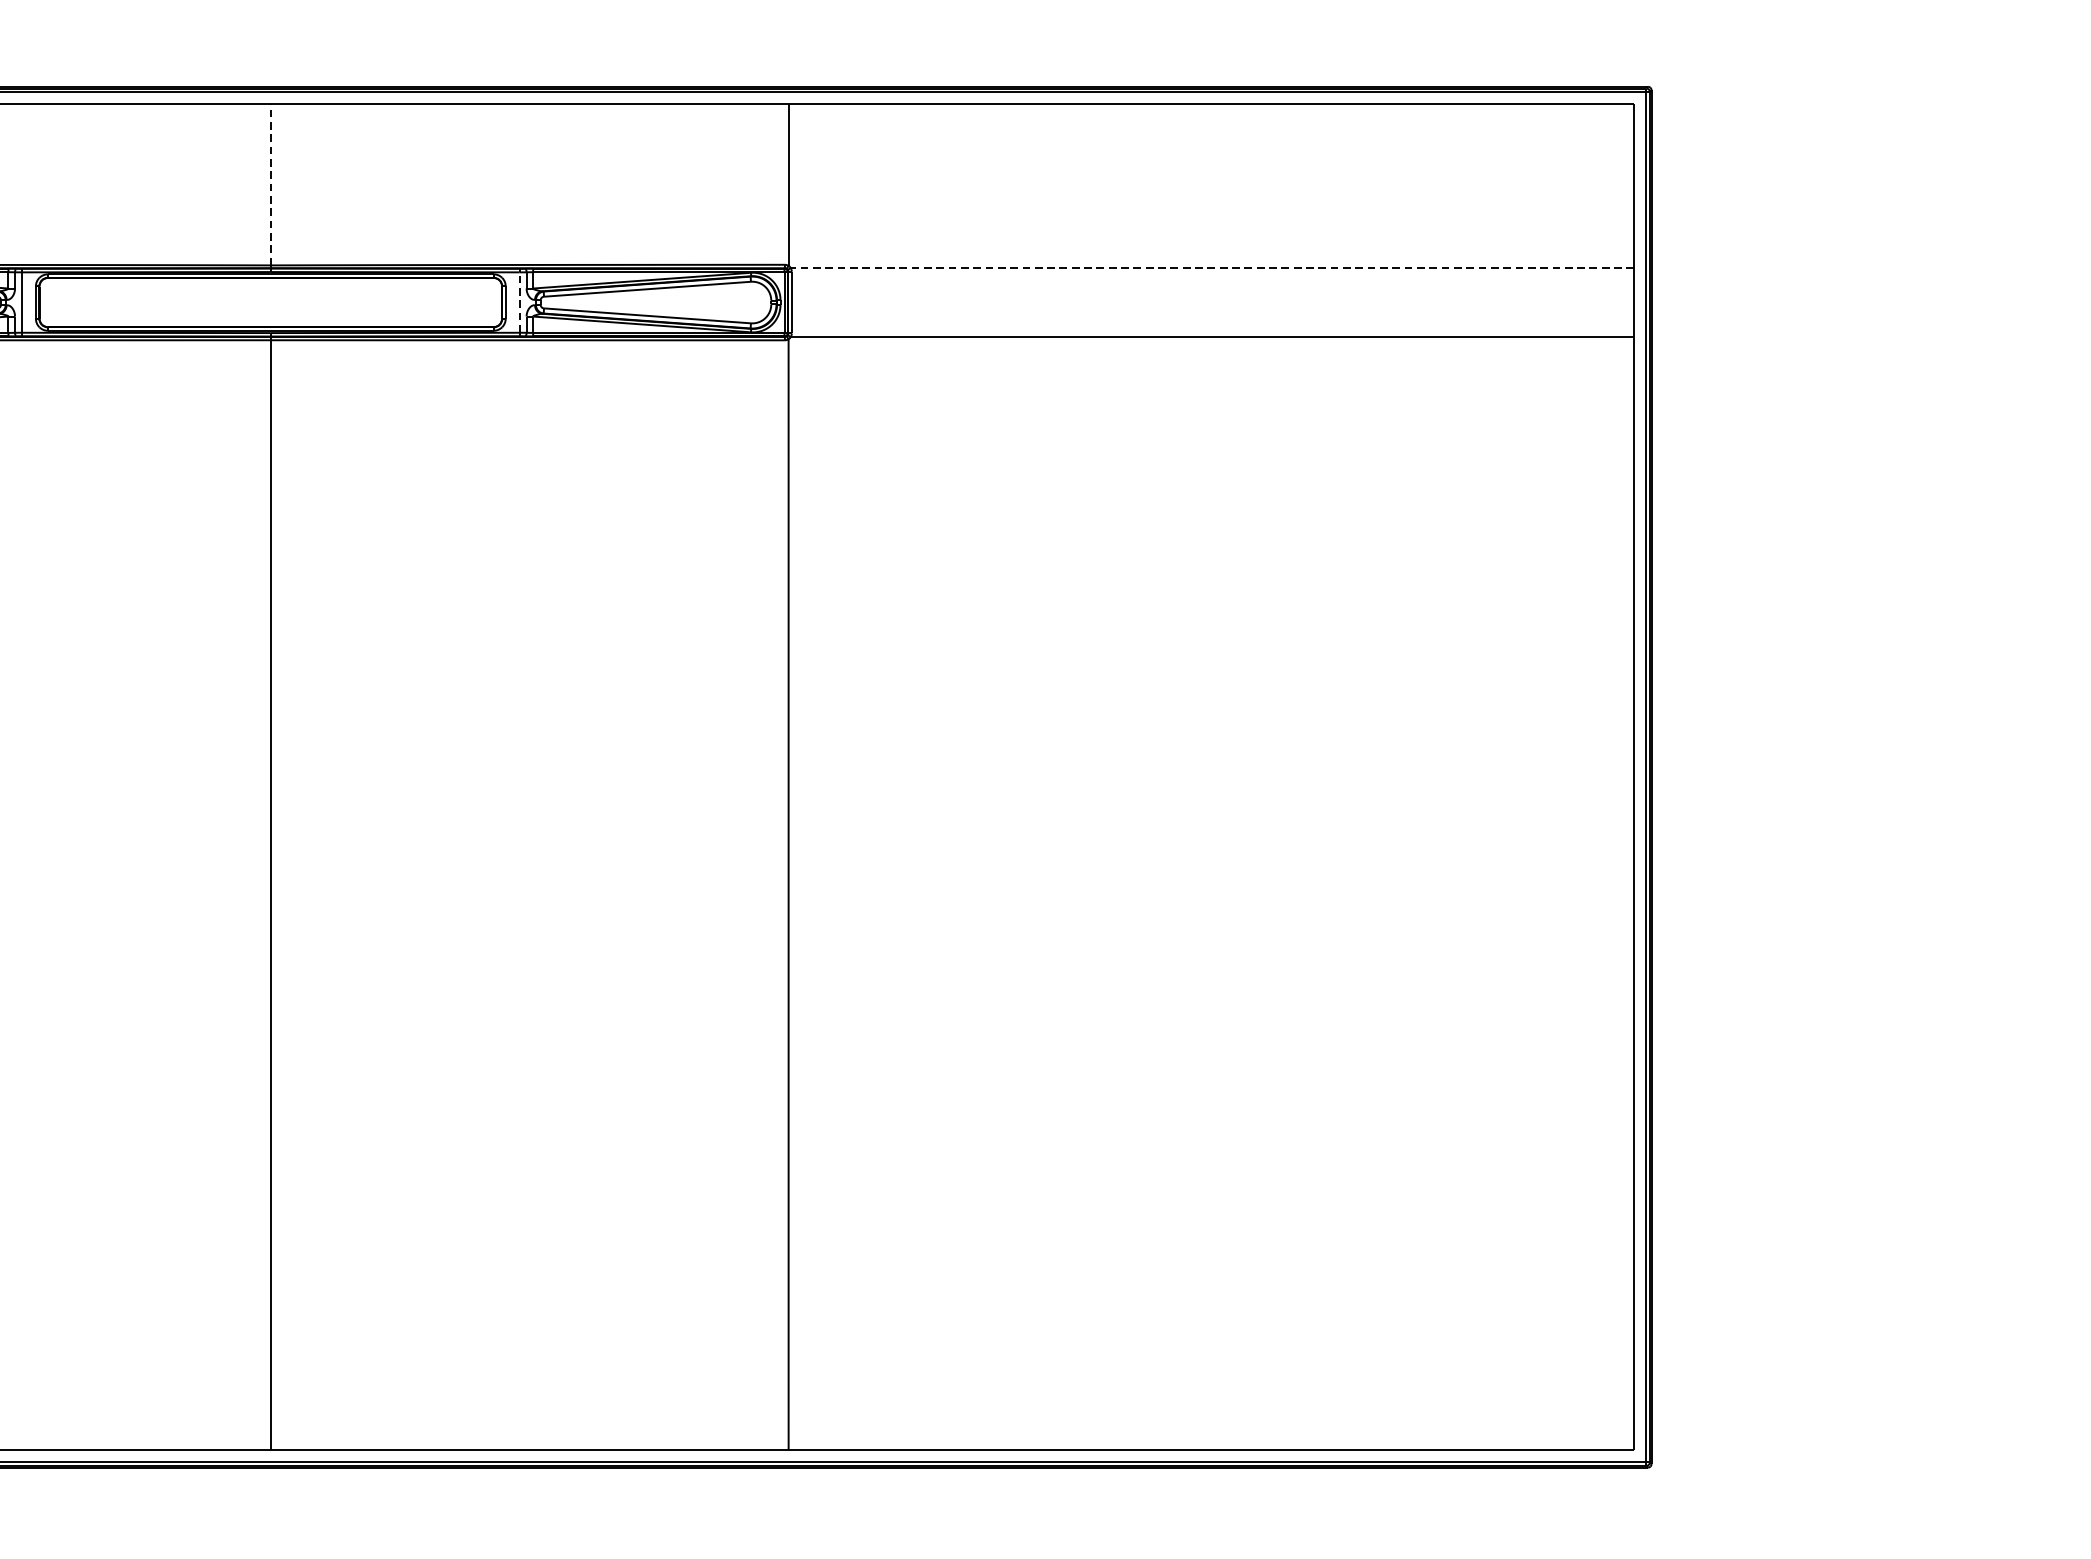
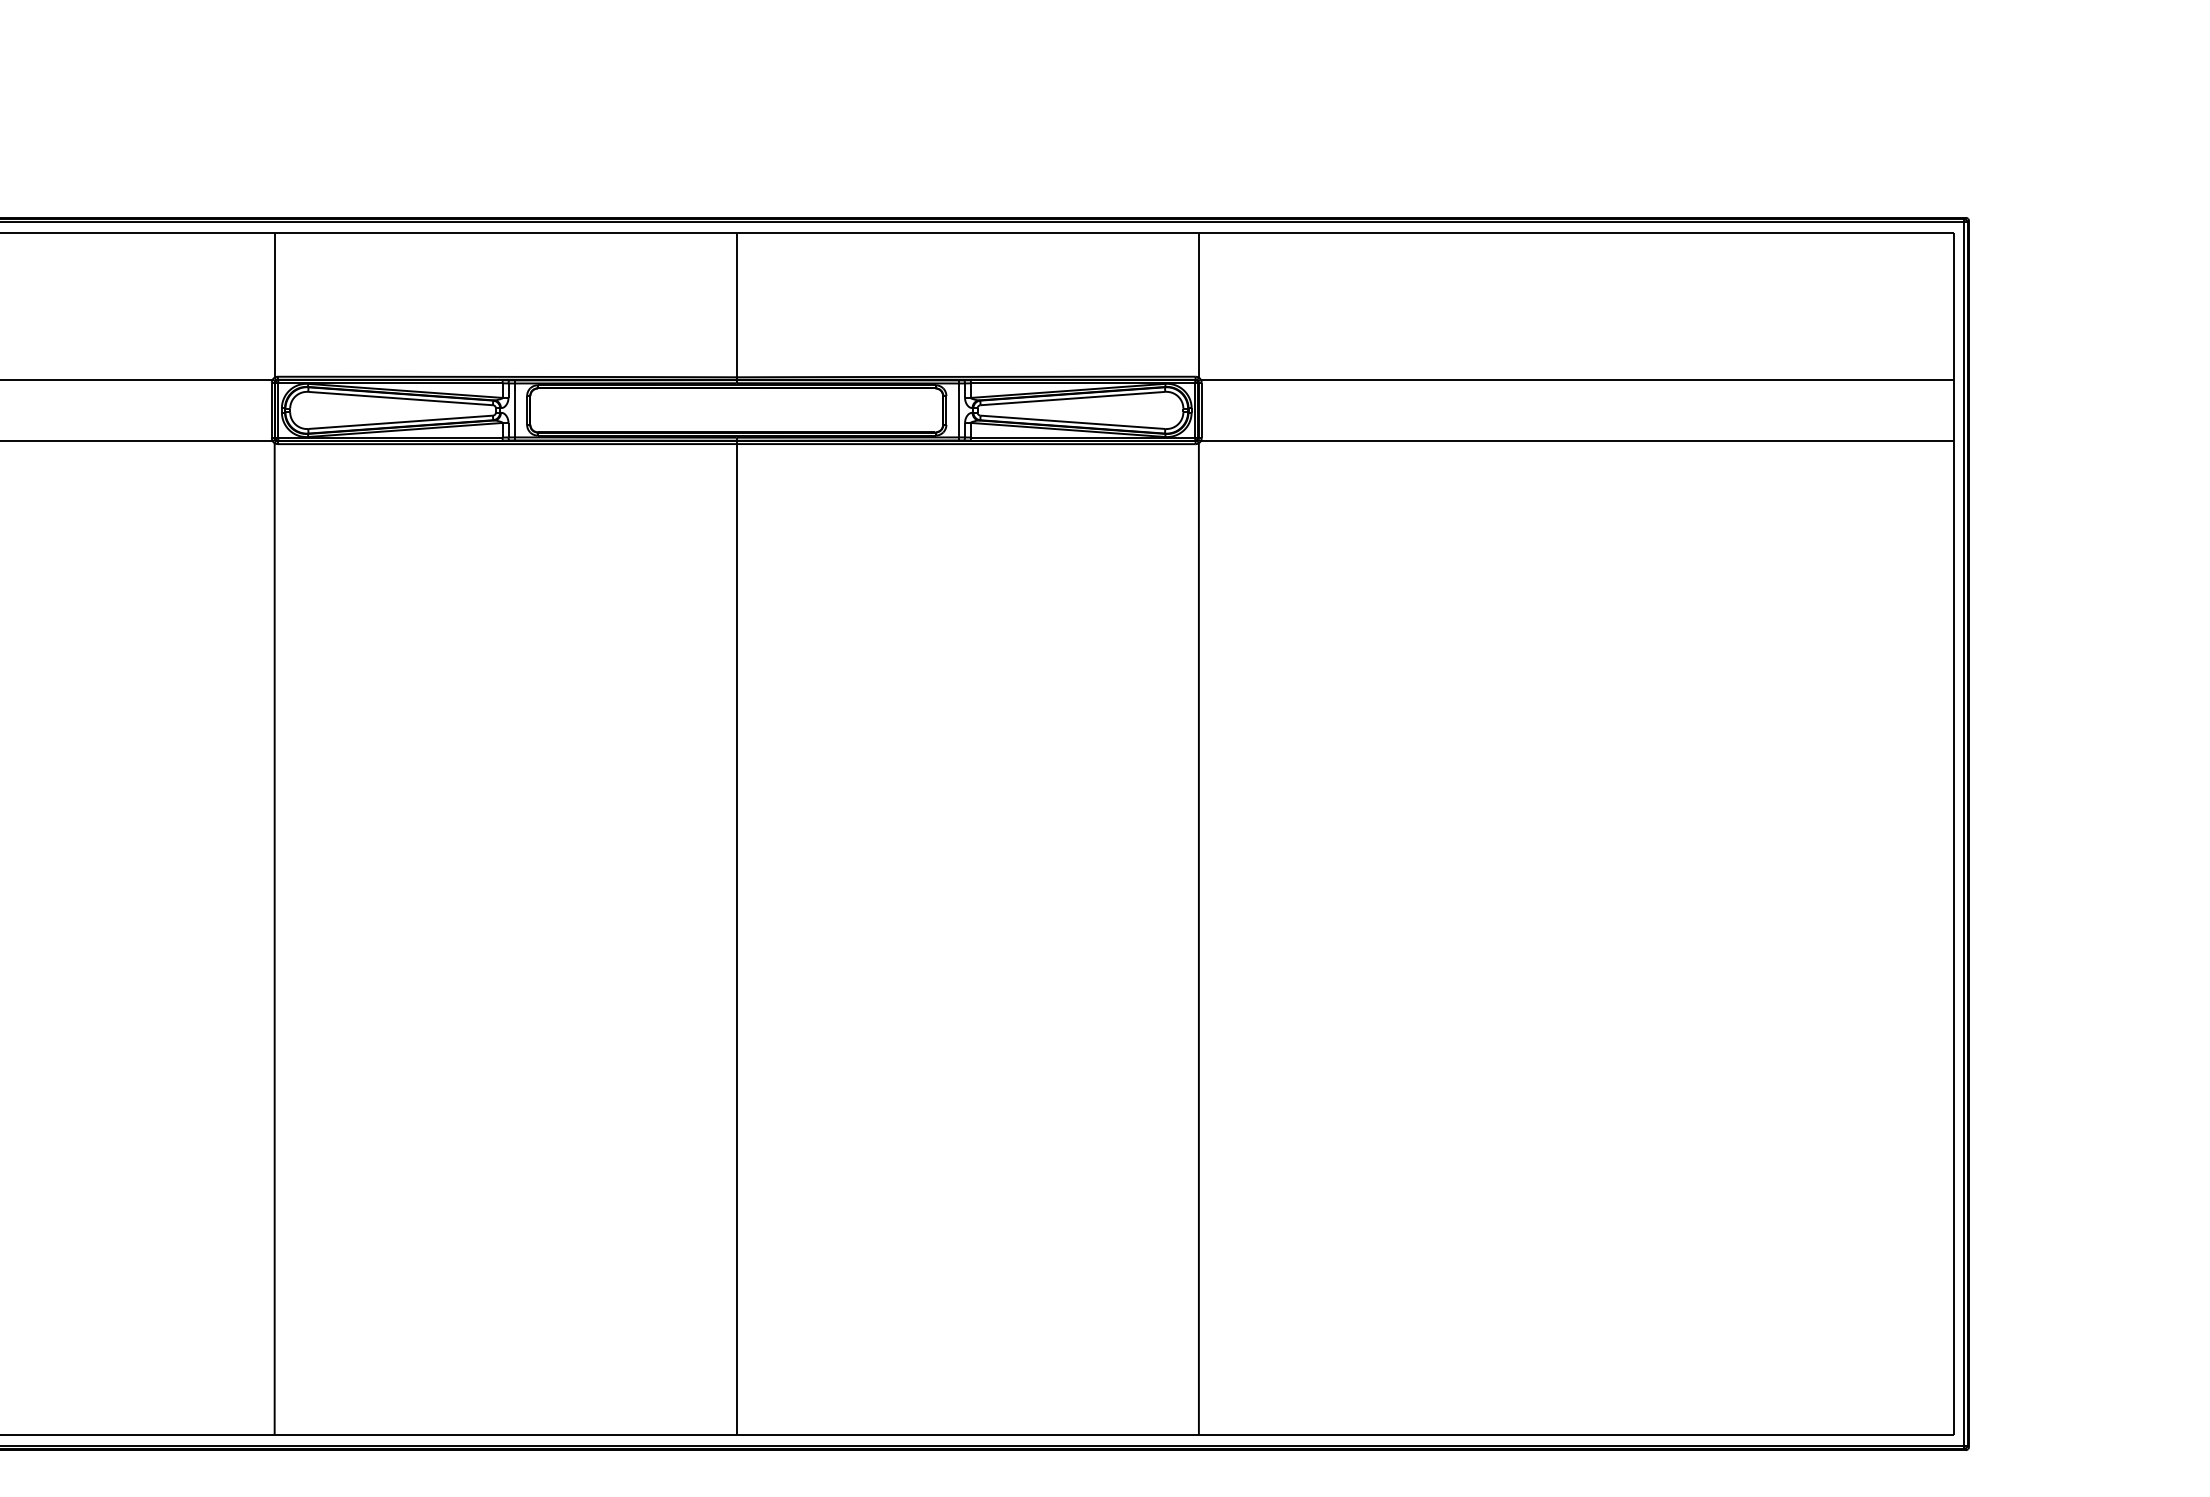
line: (270, 184) -> (736, 305), dashed -> solid
line: (1211, 267) -> (1576, 379), dashed -> solid
line: (519, 302) -> (958, 410), dashed -> solid

